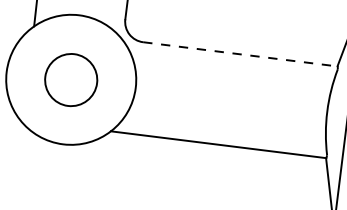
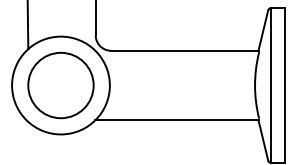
line: (239, 53) -> (184, 50), dashed -> solid
circle: (70, 79) -> (60, 85), size x1.67

